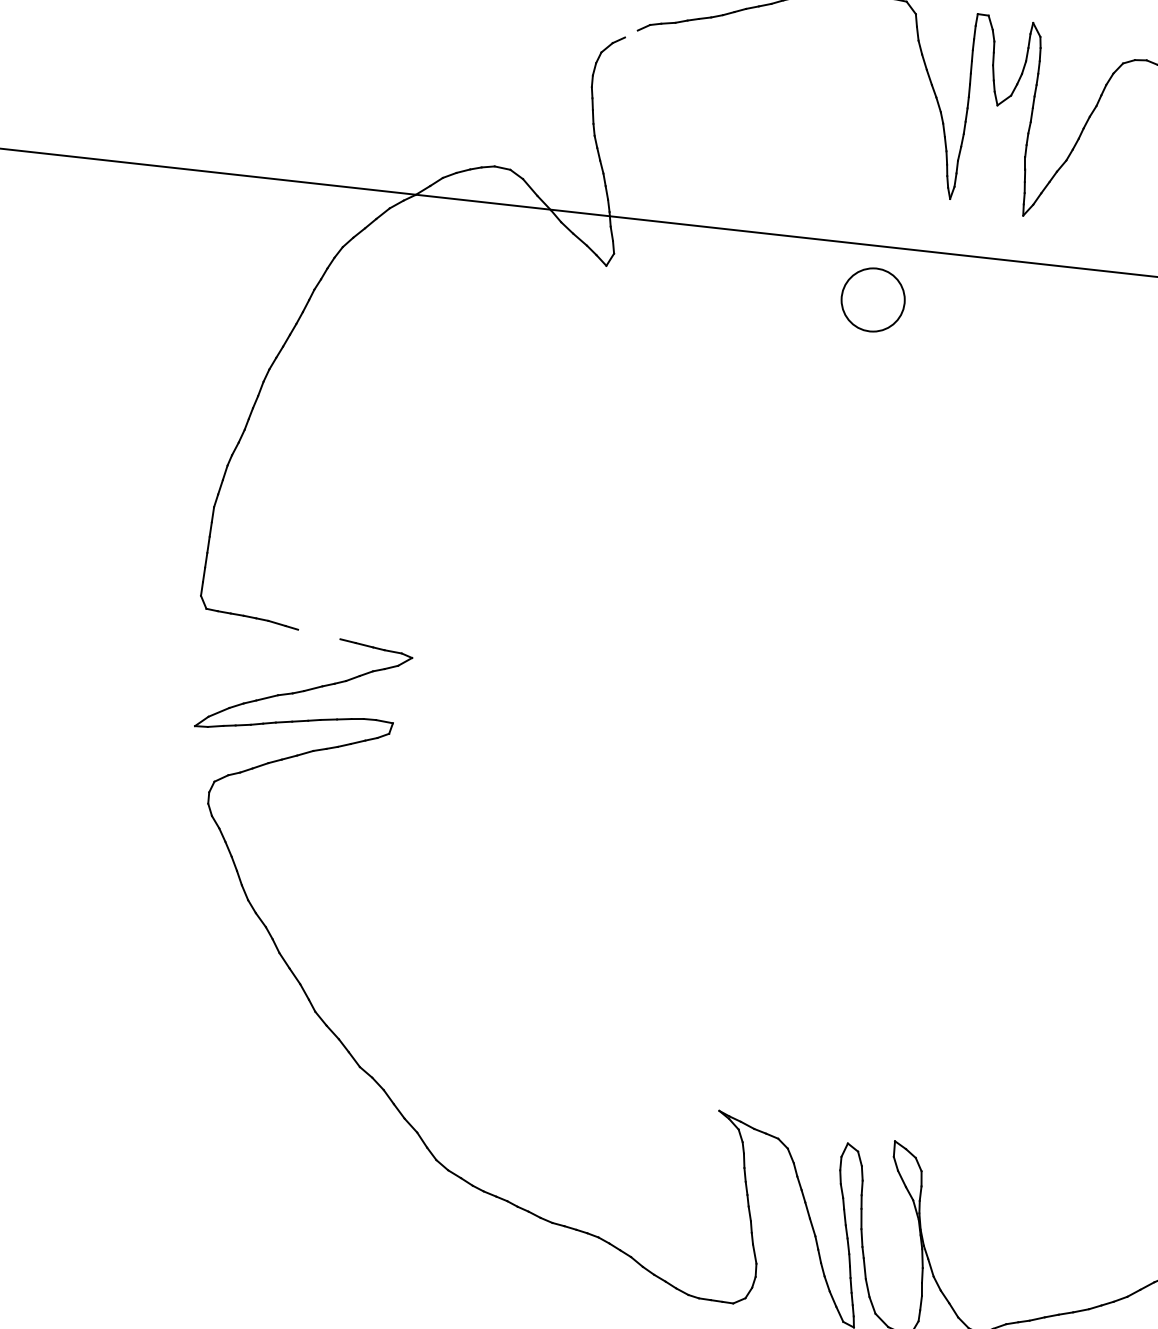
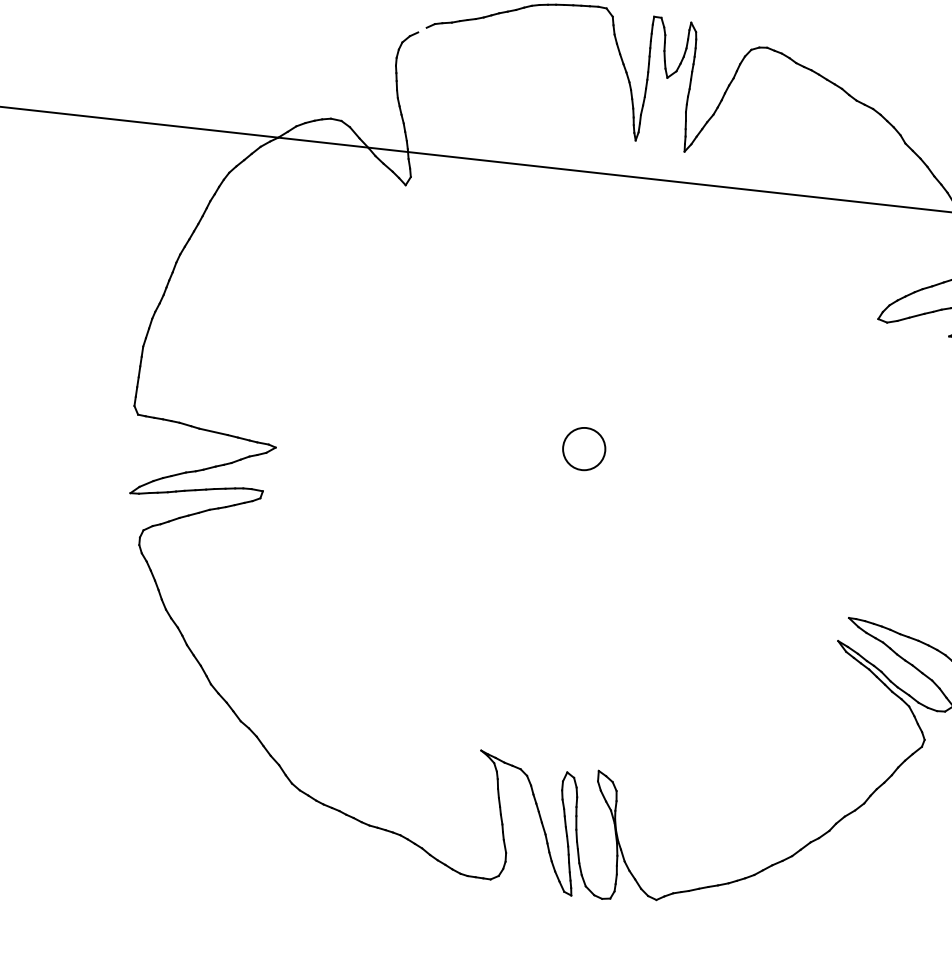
circle: (873, 300) -> (584, 449), moved
line: (319, 633) -> (213, 431), added

